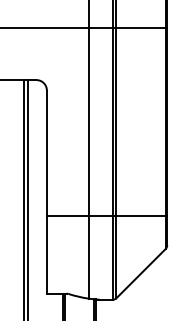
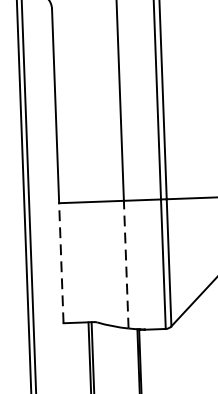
line: (46, 254) -> (60, 262), solid -> dashed
line: (88, 256) -> (125, 263), solid -> dashed

